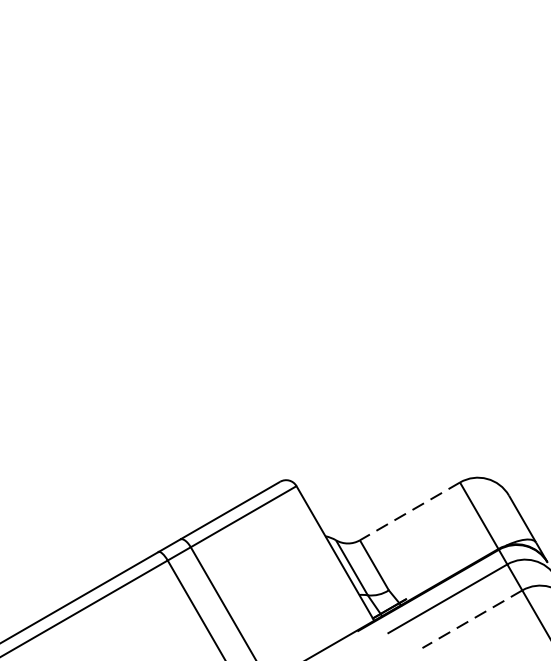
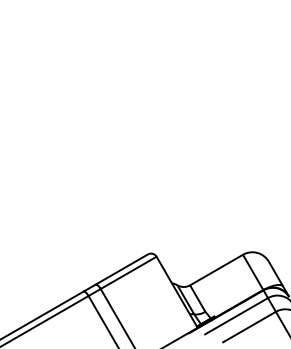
line: (409, 512) -> (216, 270), dashed -> solid
line: (472, 620) -> (249, 327), dashed -> solid

